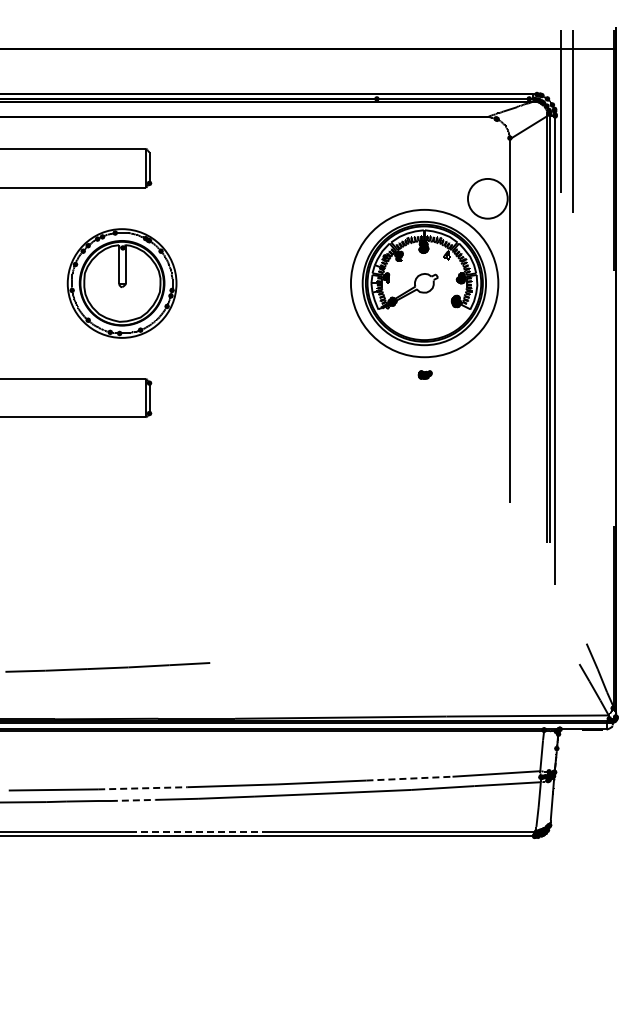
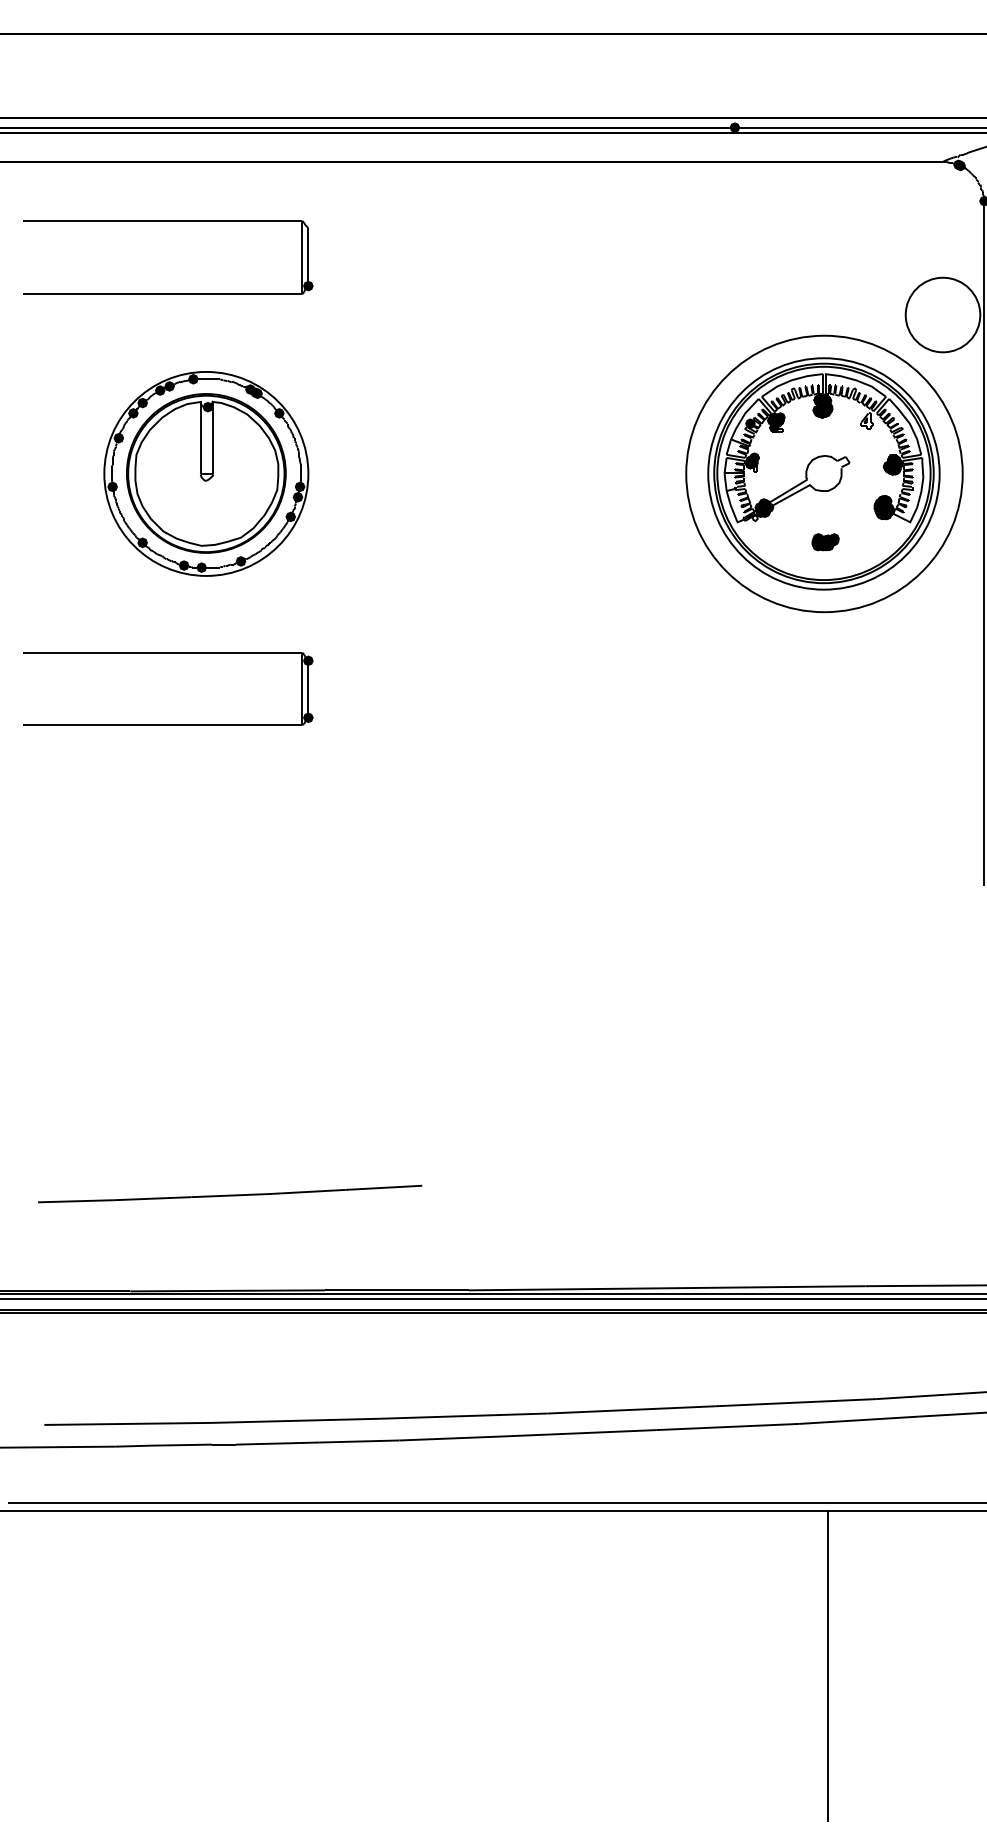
part: (121, 283) -> (205, 473), moved
part: (424, 374) -> (824, 541), moved
line: (409, 778) -> (796, 1402), dashed -> solid
line: (142, 788) -> (295, 1421), dashed -> solid
line: (133, 800) -> (278, 1443), dashed -> solid
line: (203, 831) -> (409, 1501), dashed -> solid
line: (426, 918) -> (827, 1665), added

